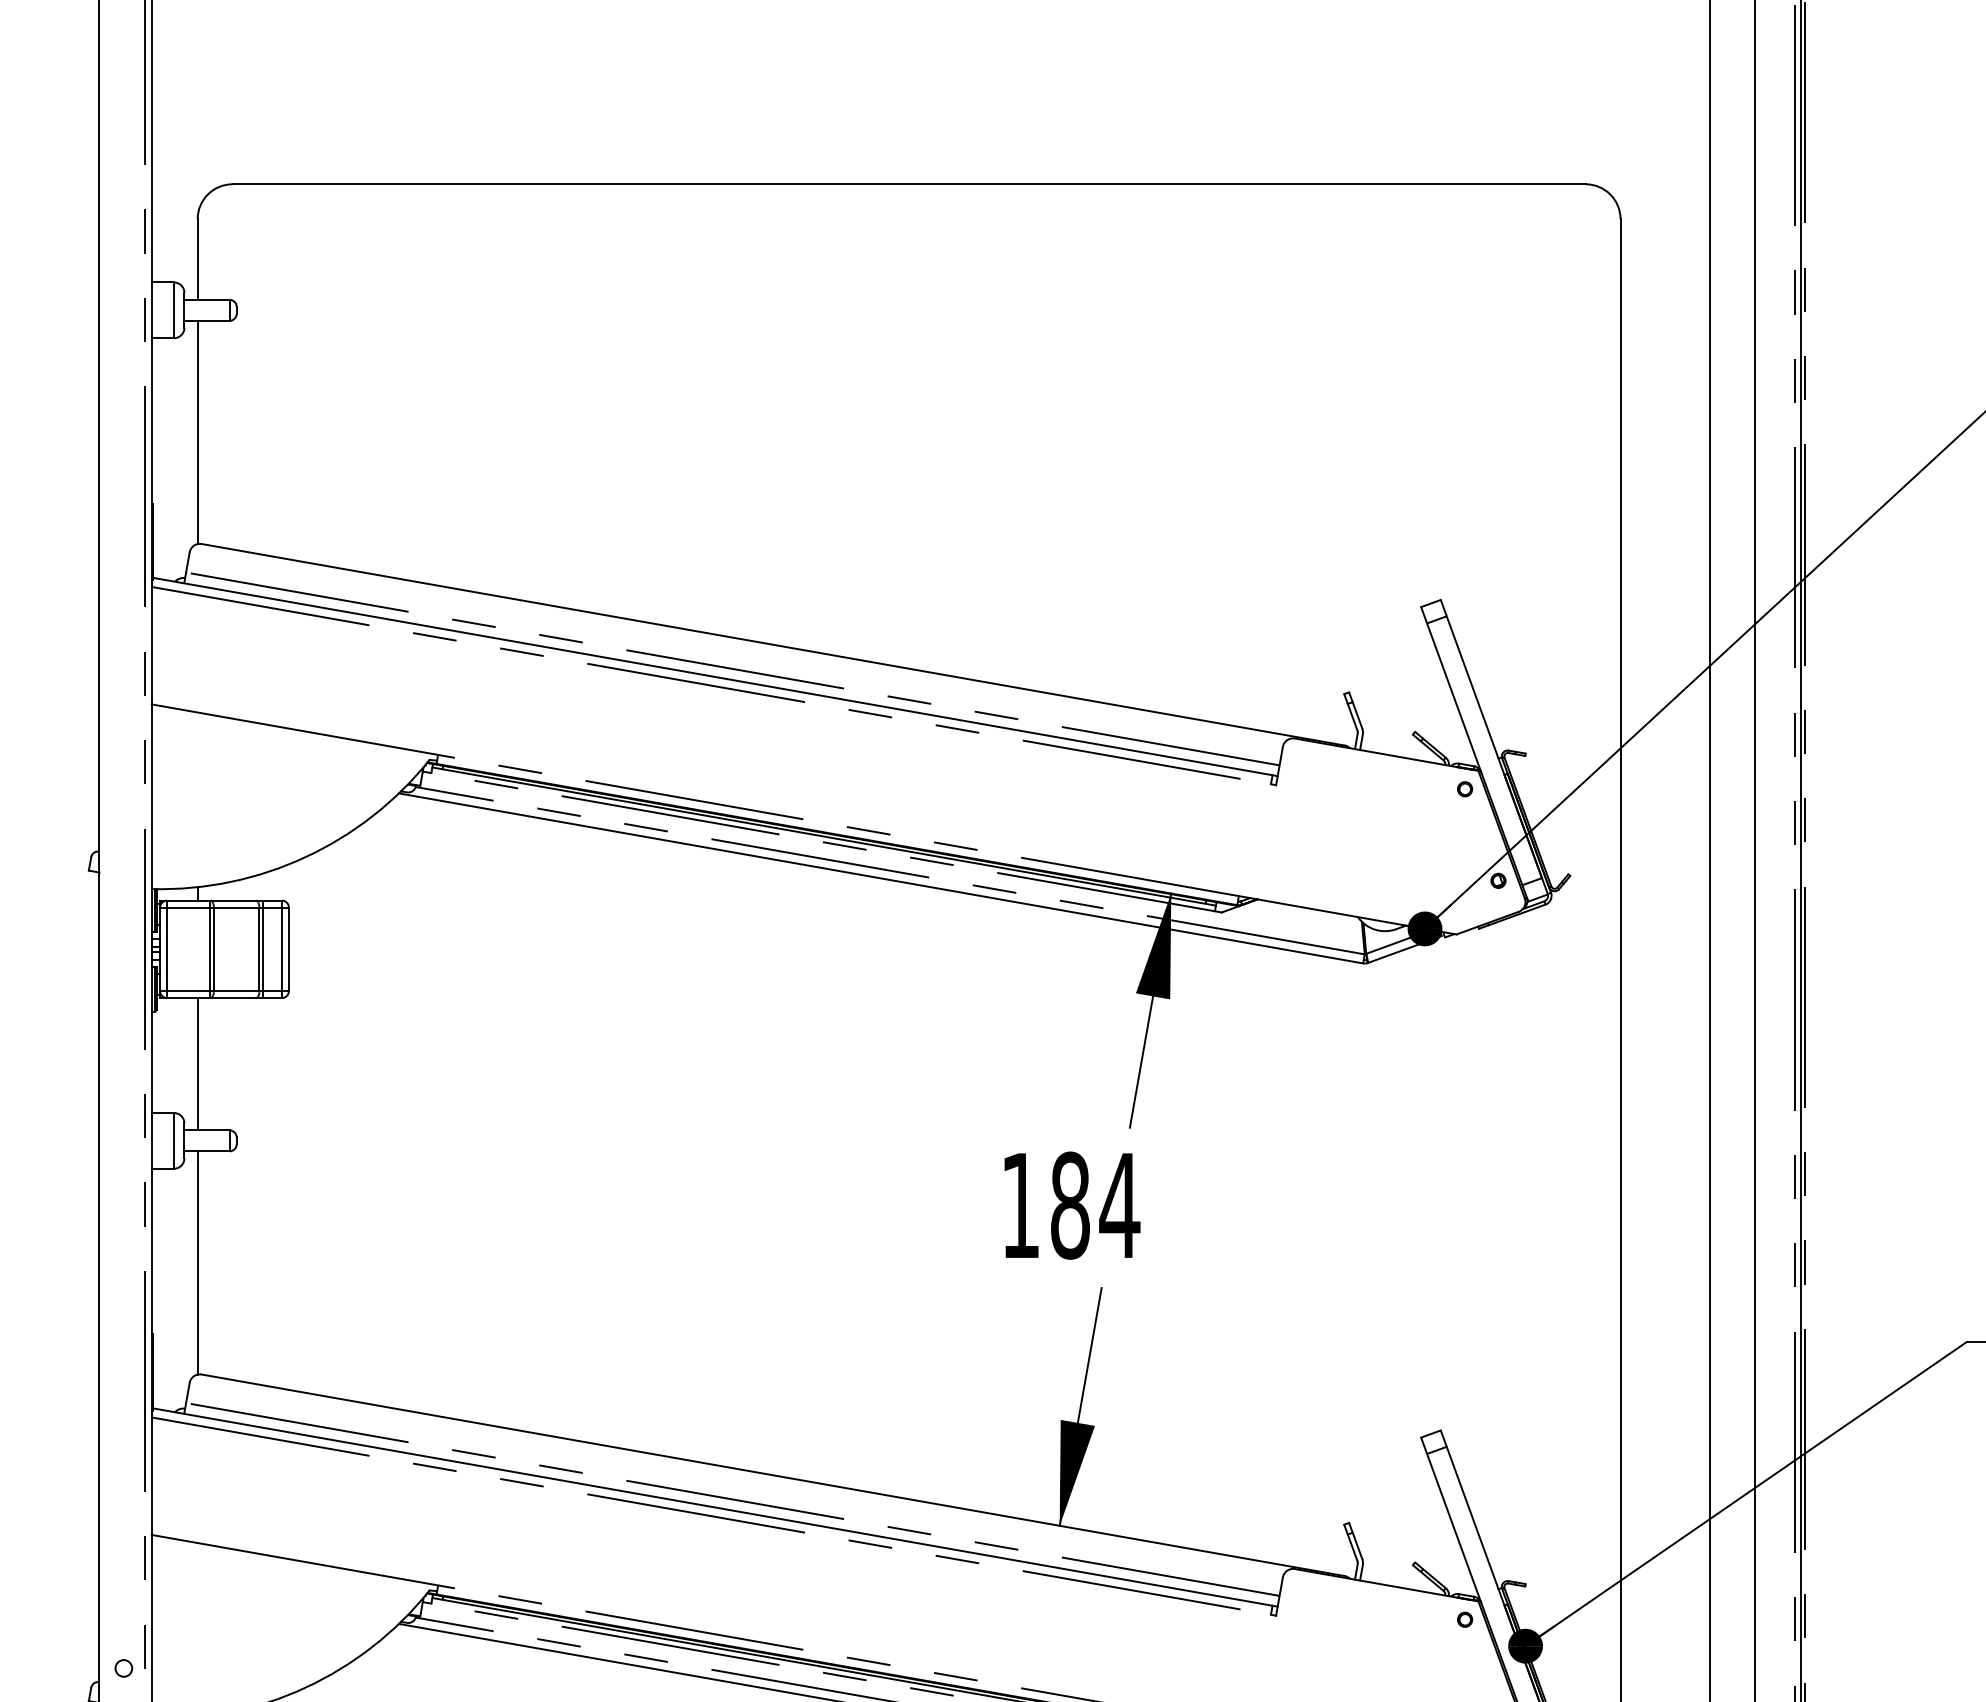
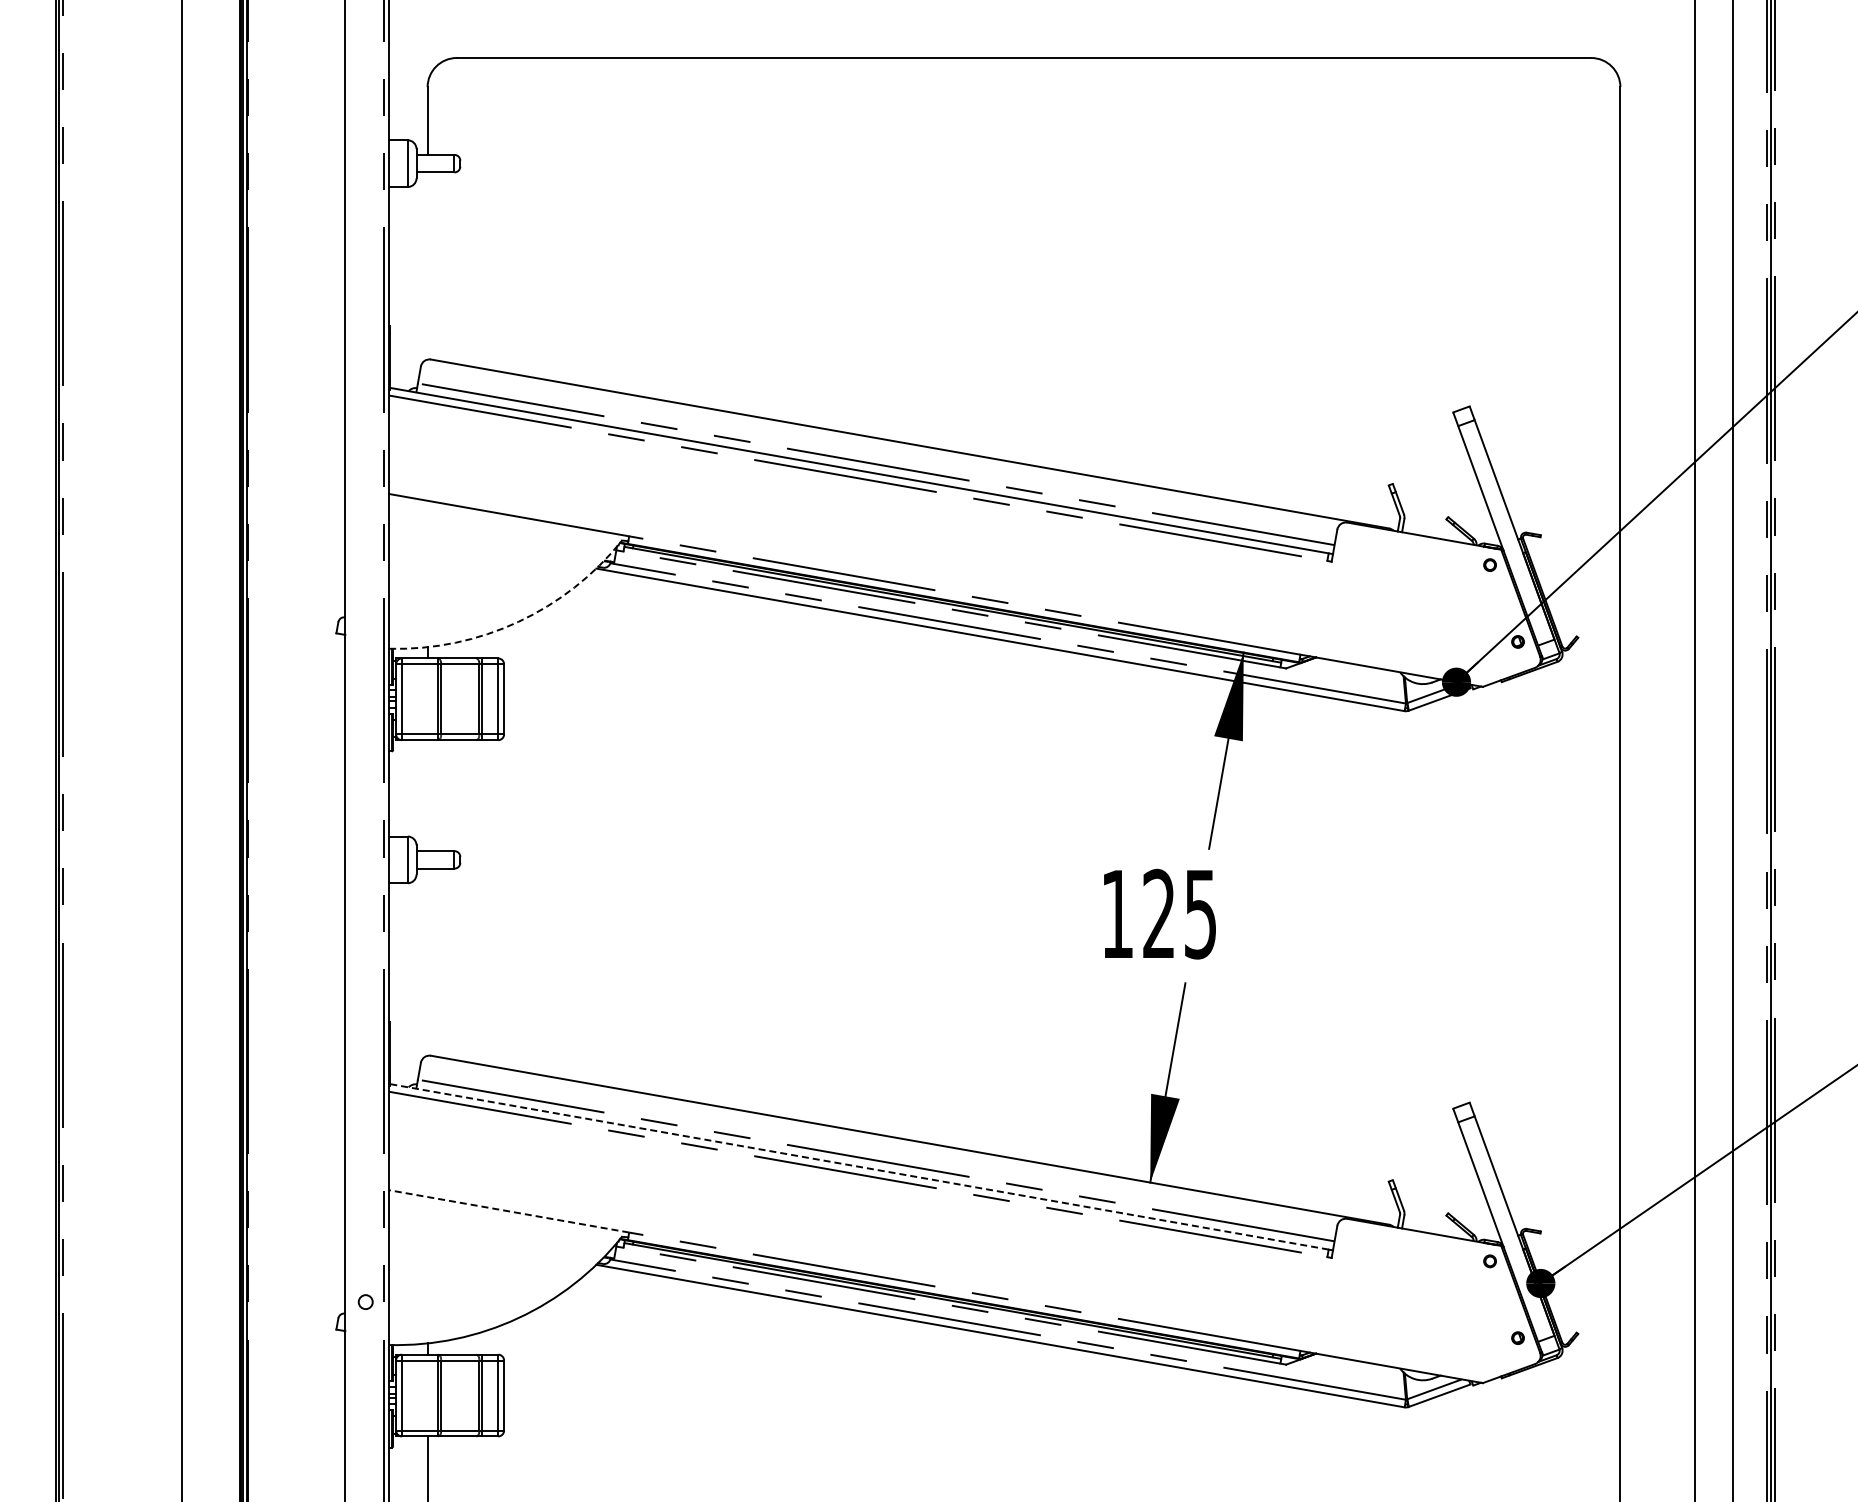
line: (197, 431) -> (427, 265), removed
arc: (306, 856) -> (518, 621), solid -> dashed
line: (197, 1064) -> (427, 795), removed
text: (1095, 1204) -> (1180, 913), 184 -> 125
line: (197, 1262) -> (427, 961), removed
line: (712, 1506) -> (859, 1166), solid -> dashed
line: (295, 1560) -> (509, 1211), solid -> dashed

